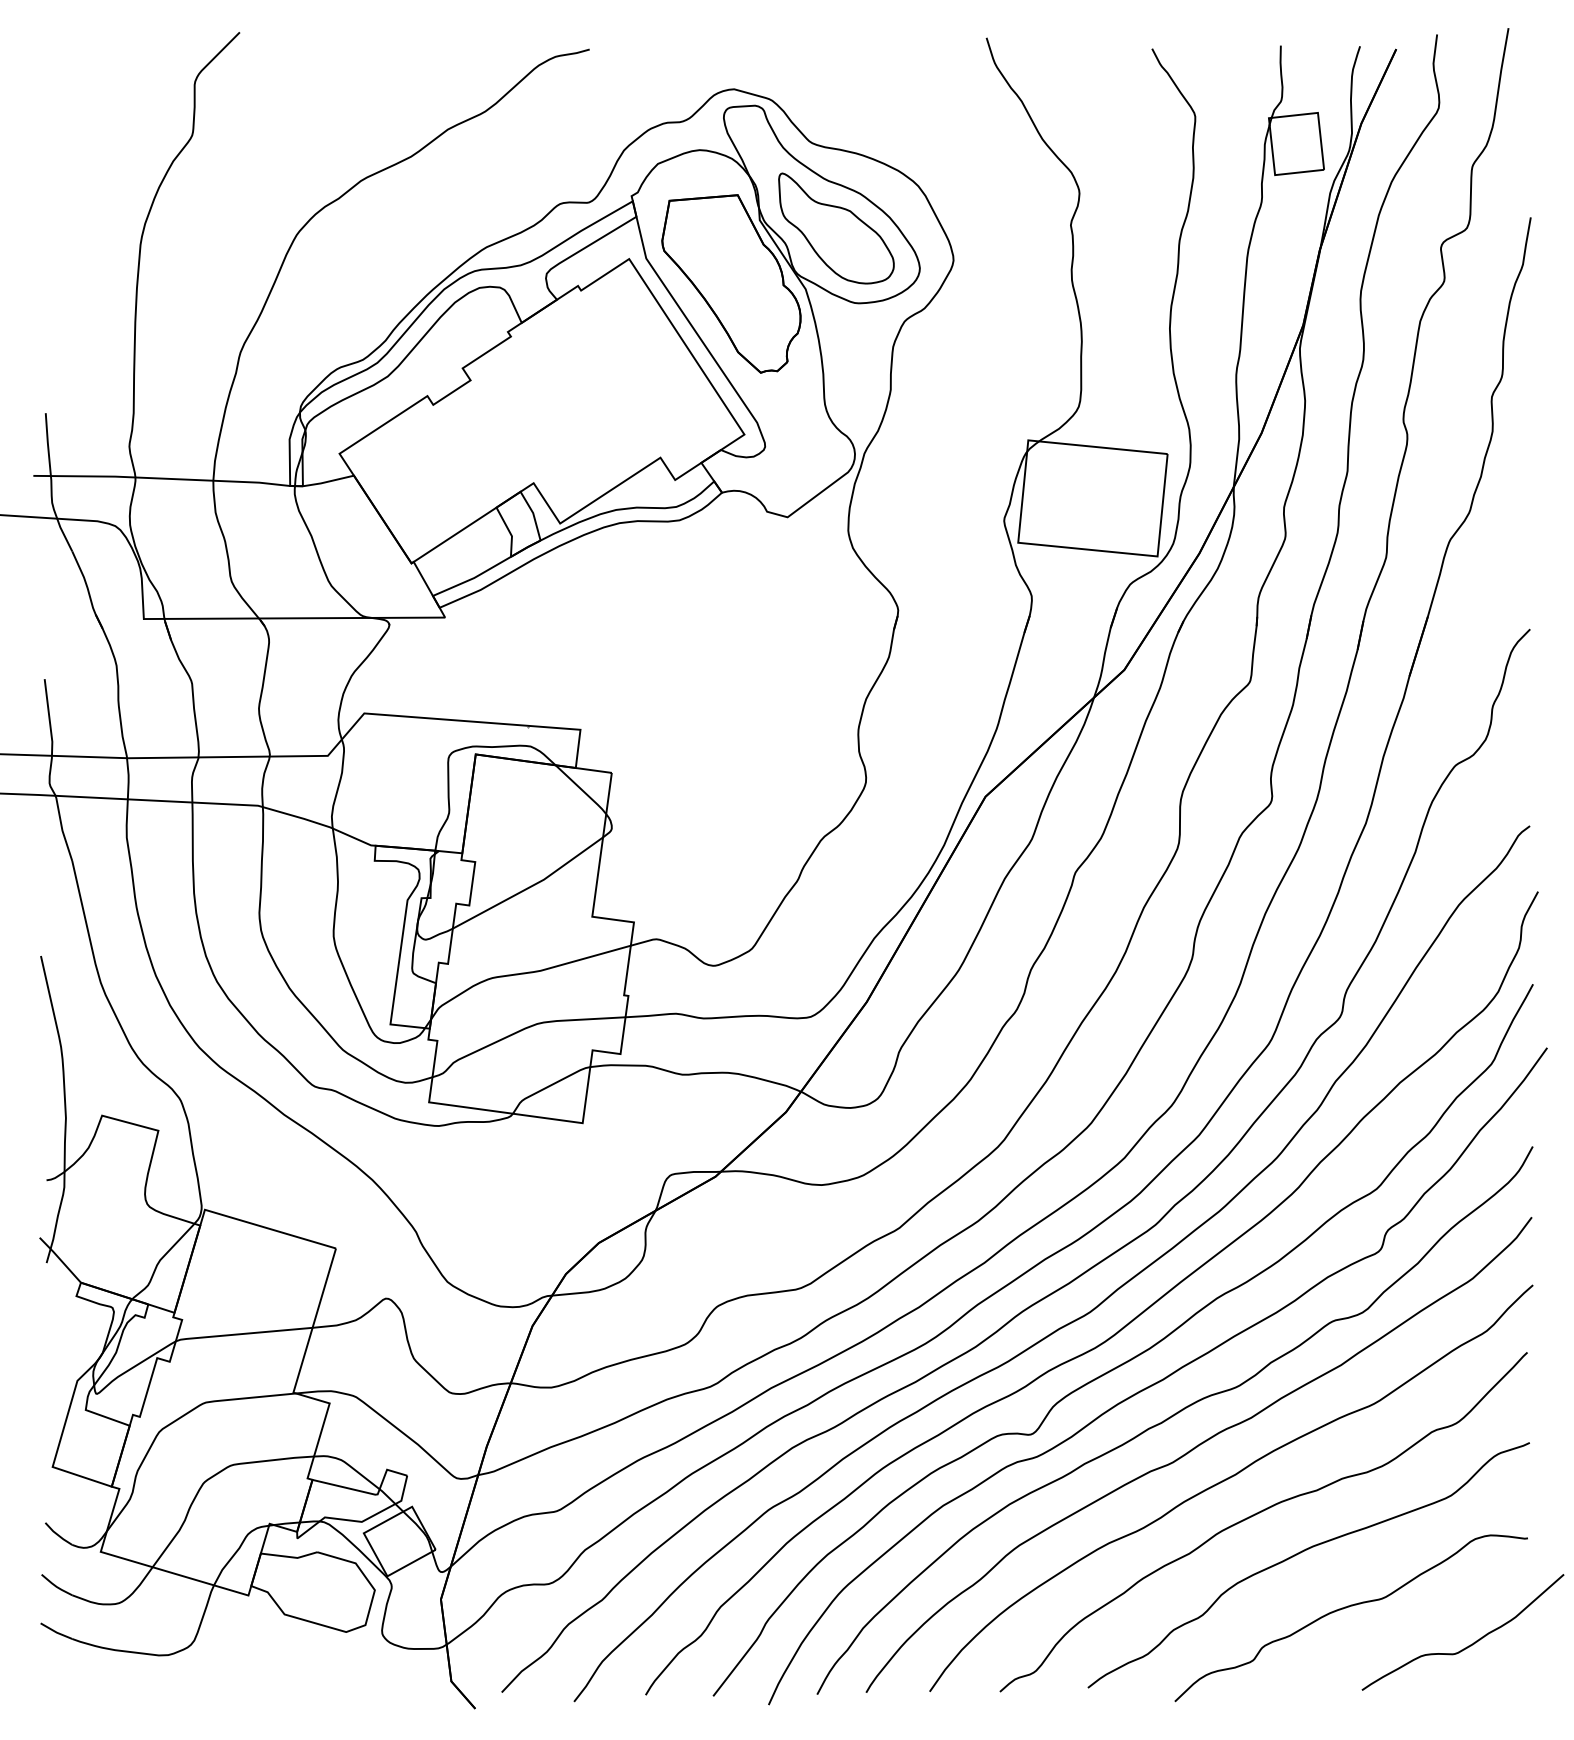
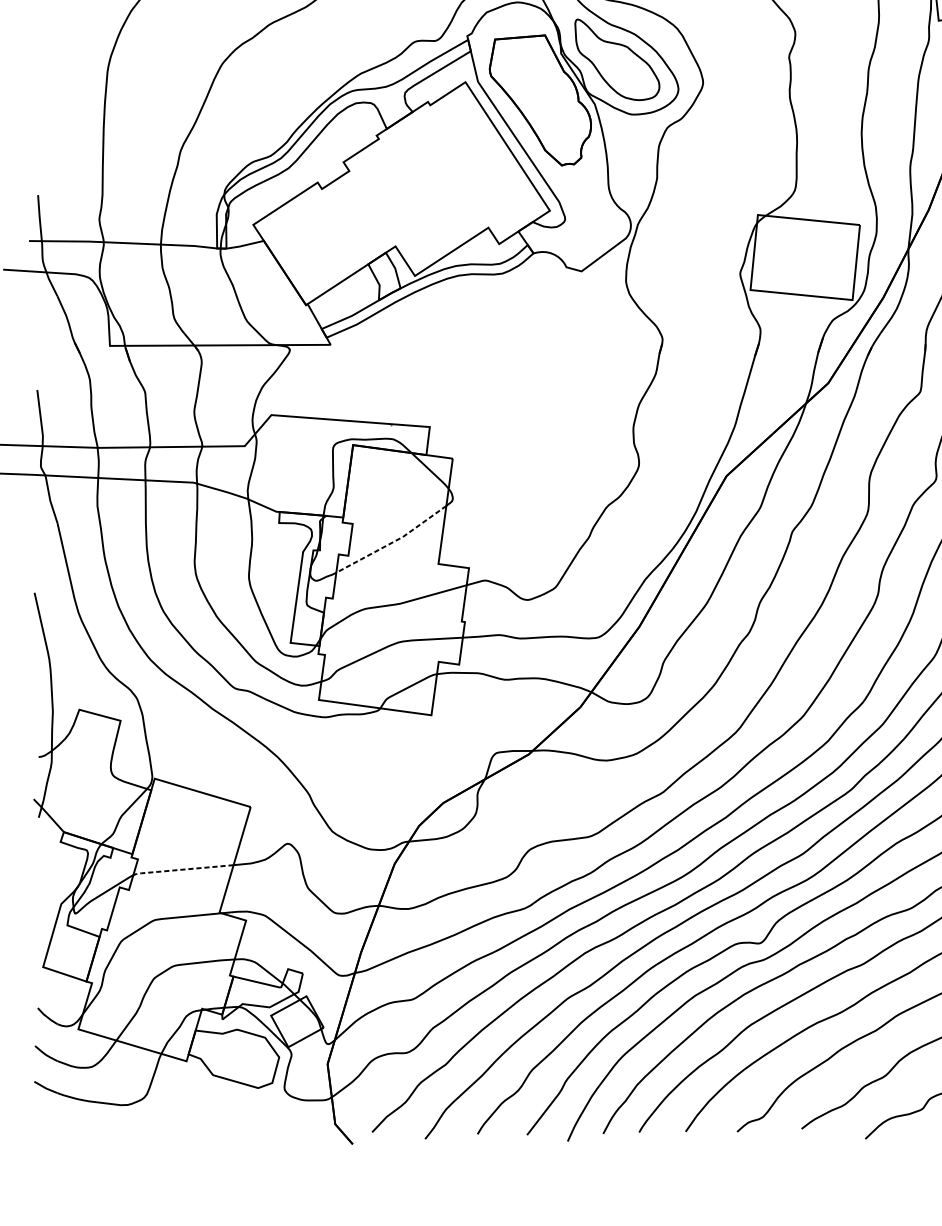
line: (530, 886) -> (393, 541), solid -> dashed
line: (242, 1334) -> (182, 870), solid -> dashed

